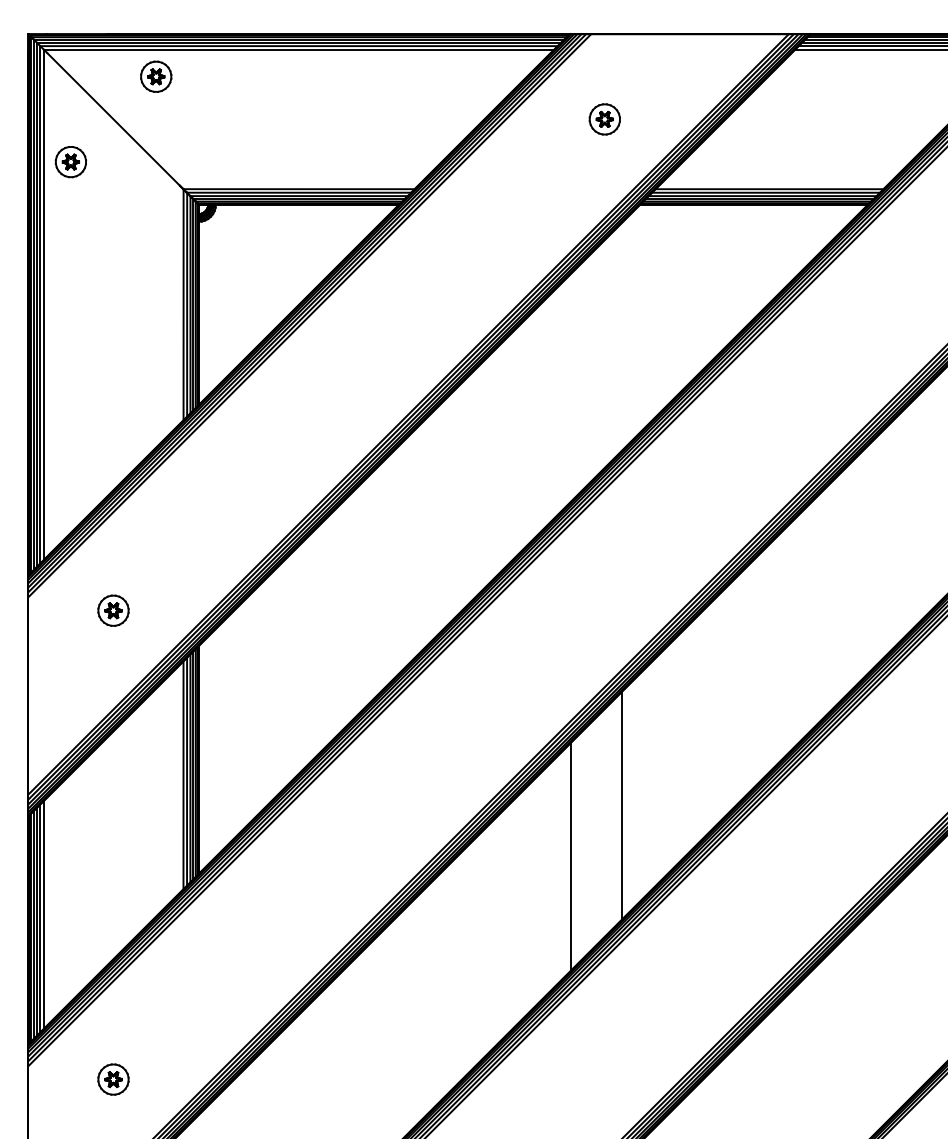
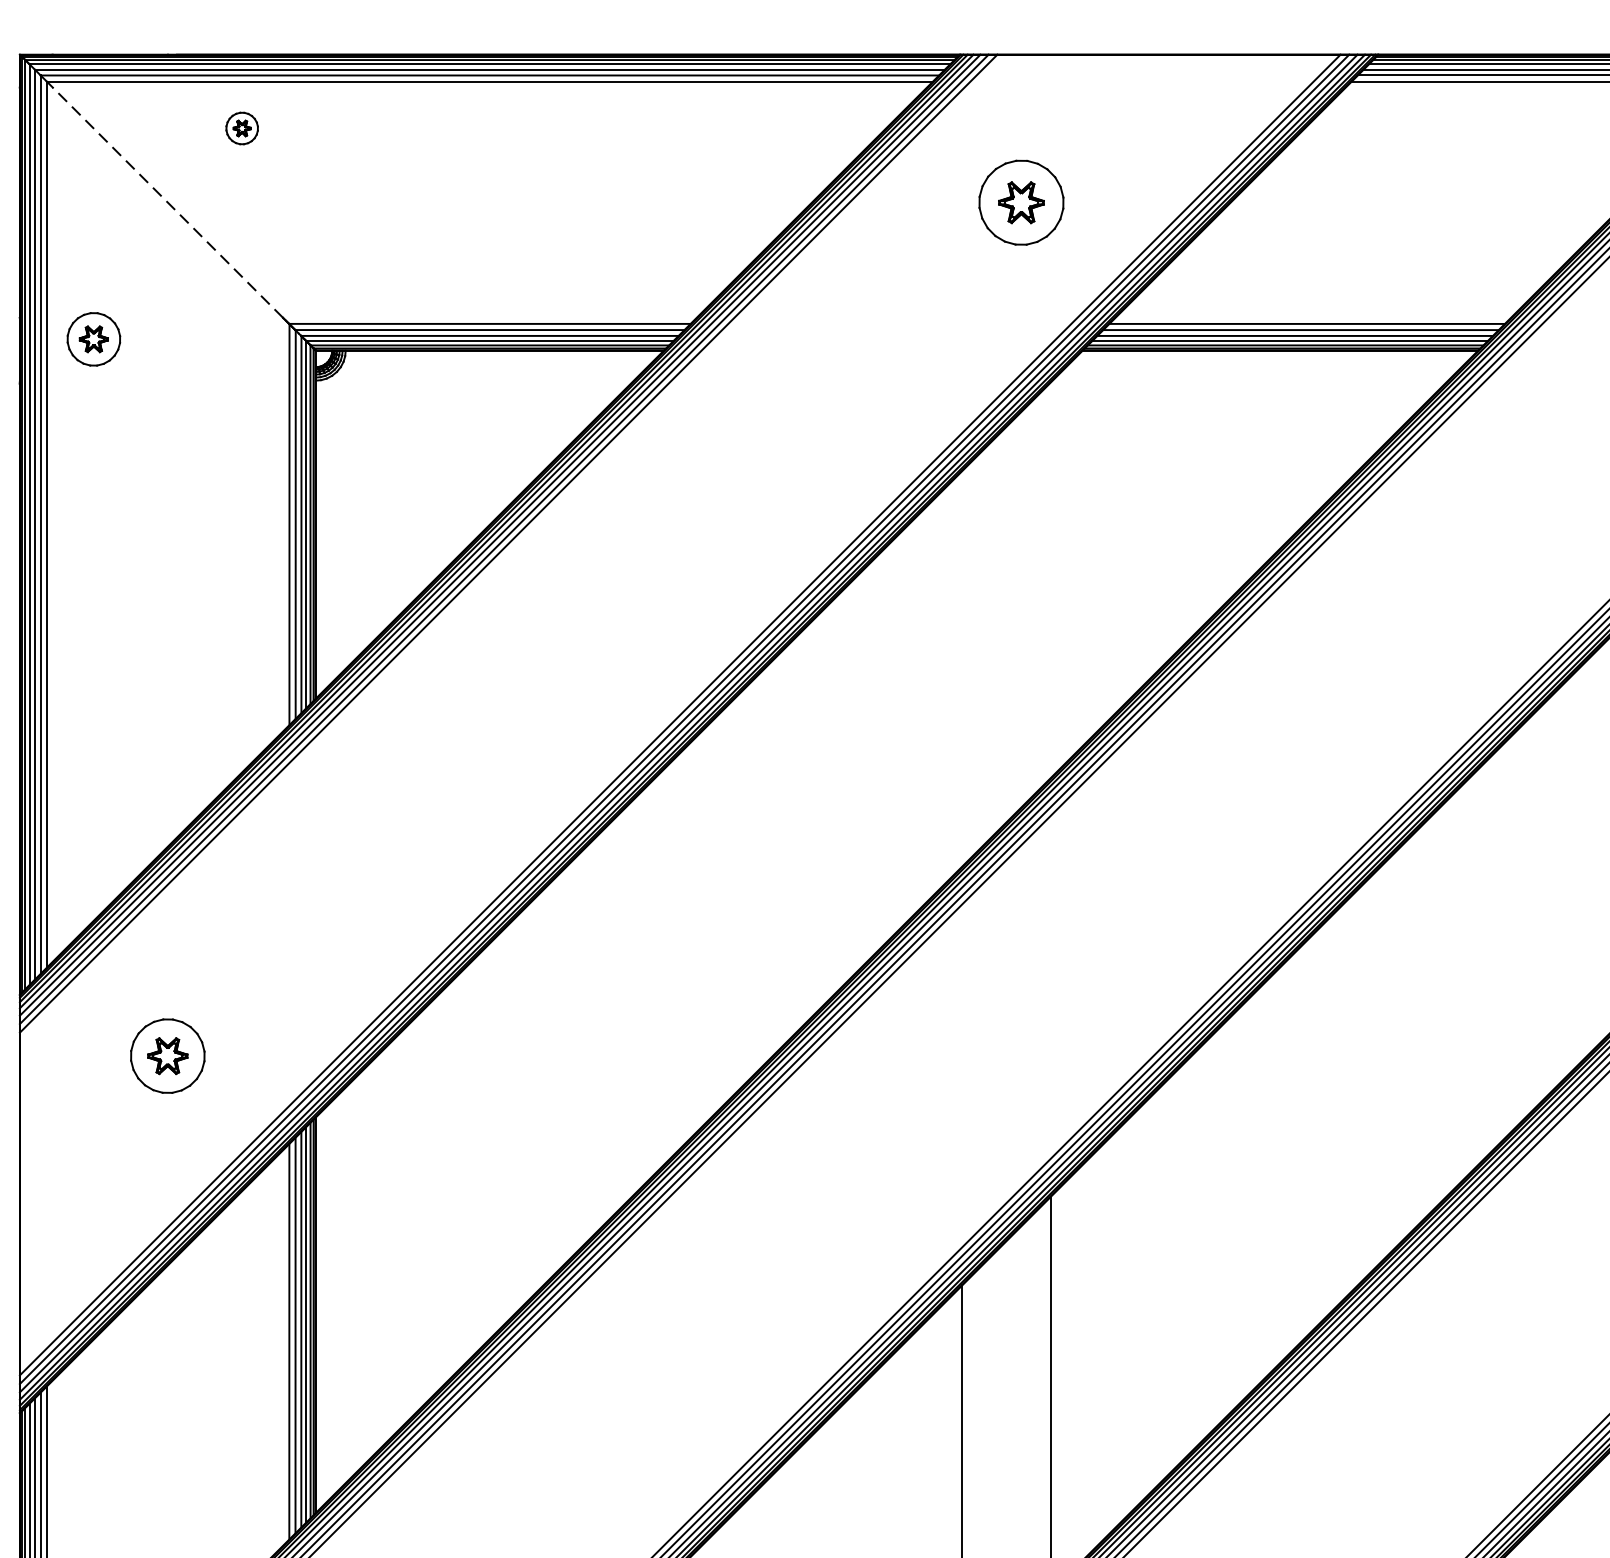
part: (156, 76) -> (242, 128), size x0.6
line: (113, 119) -> (167, 202), solid -> dashed
part: (604, 119) -> (1020, 202), size x1.6
part: (70, 162) -> (93, 340), moved
part: (113, 610) -> (167, 1055), size x1.4

